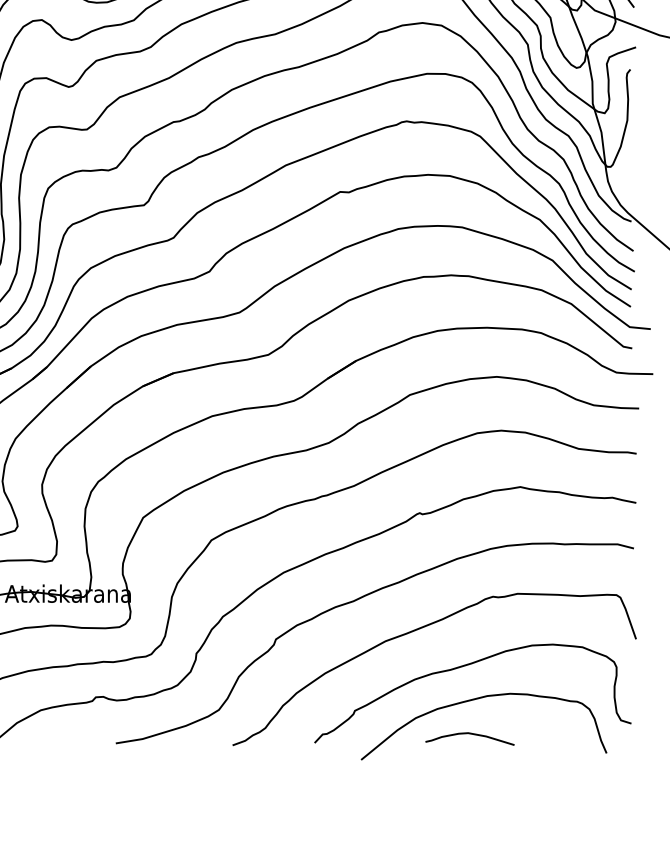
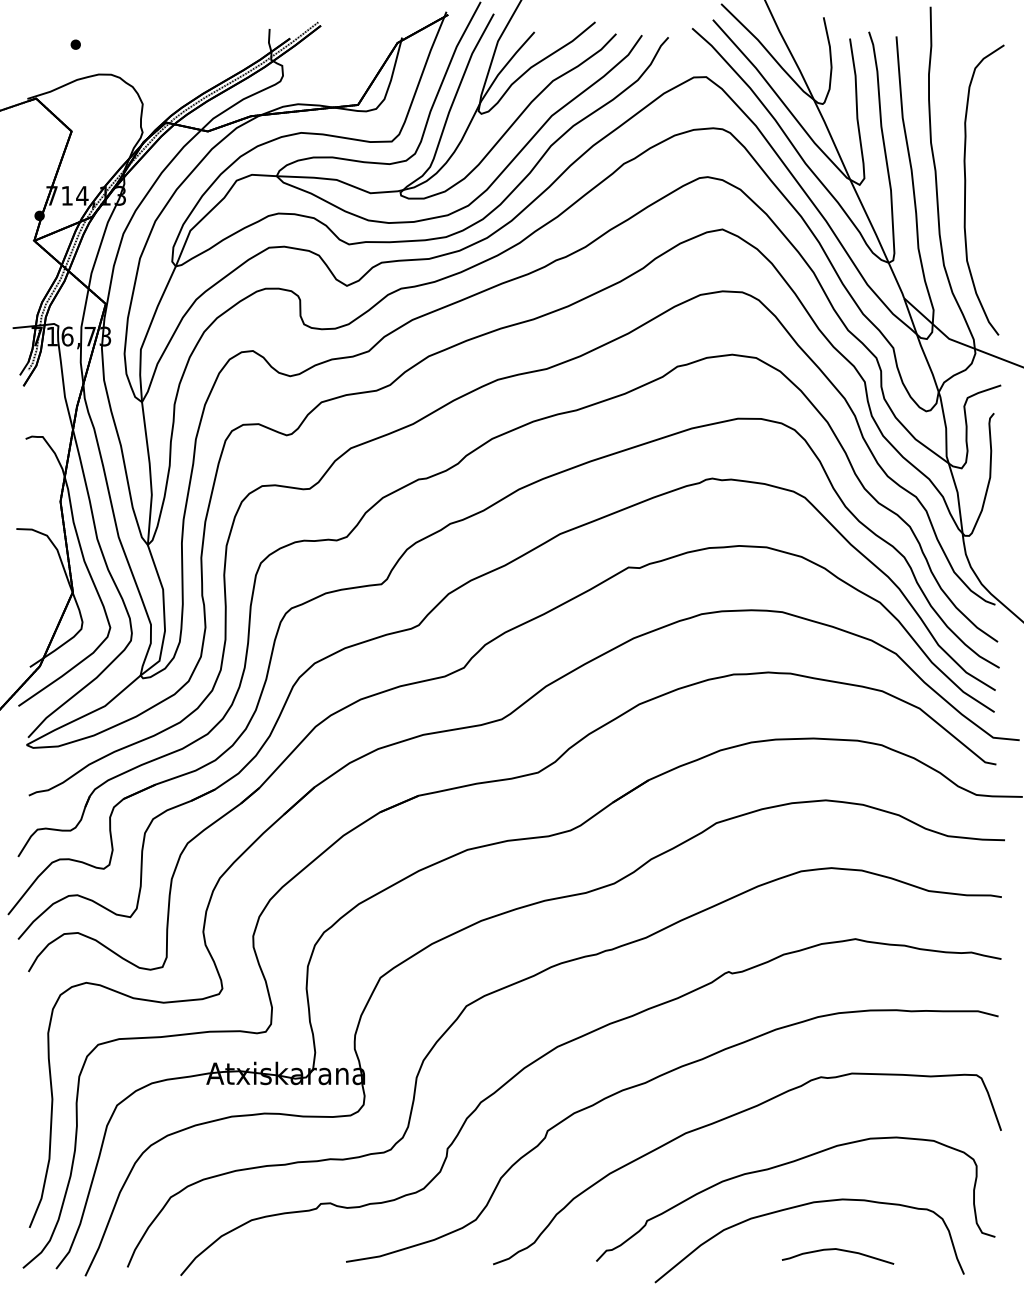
part: (469, 739) -> (837, 1256), moved

